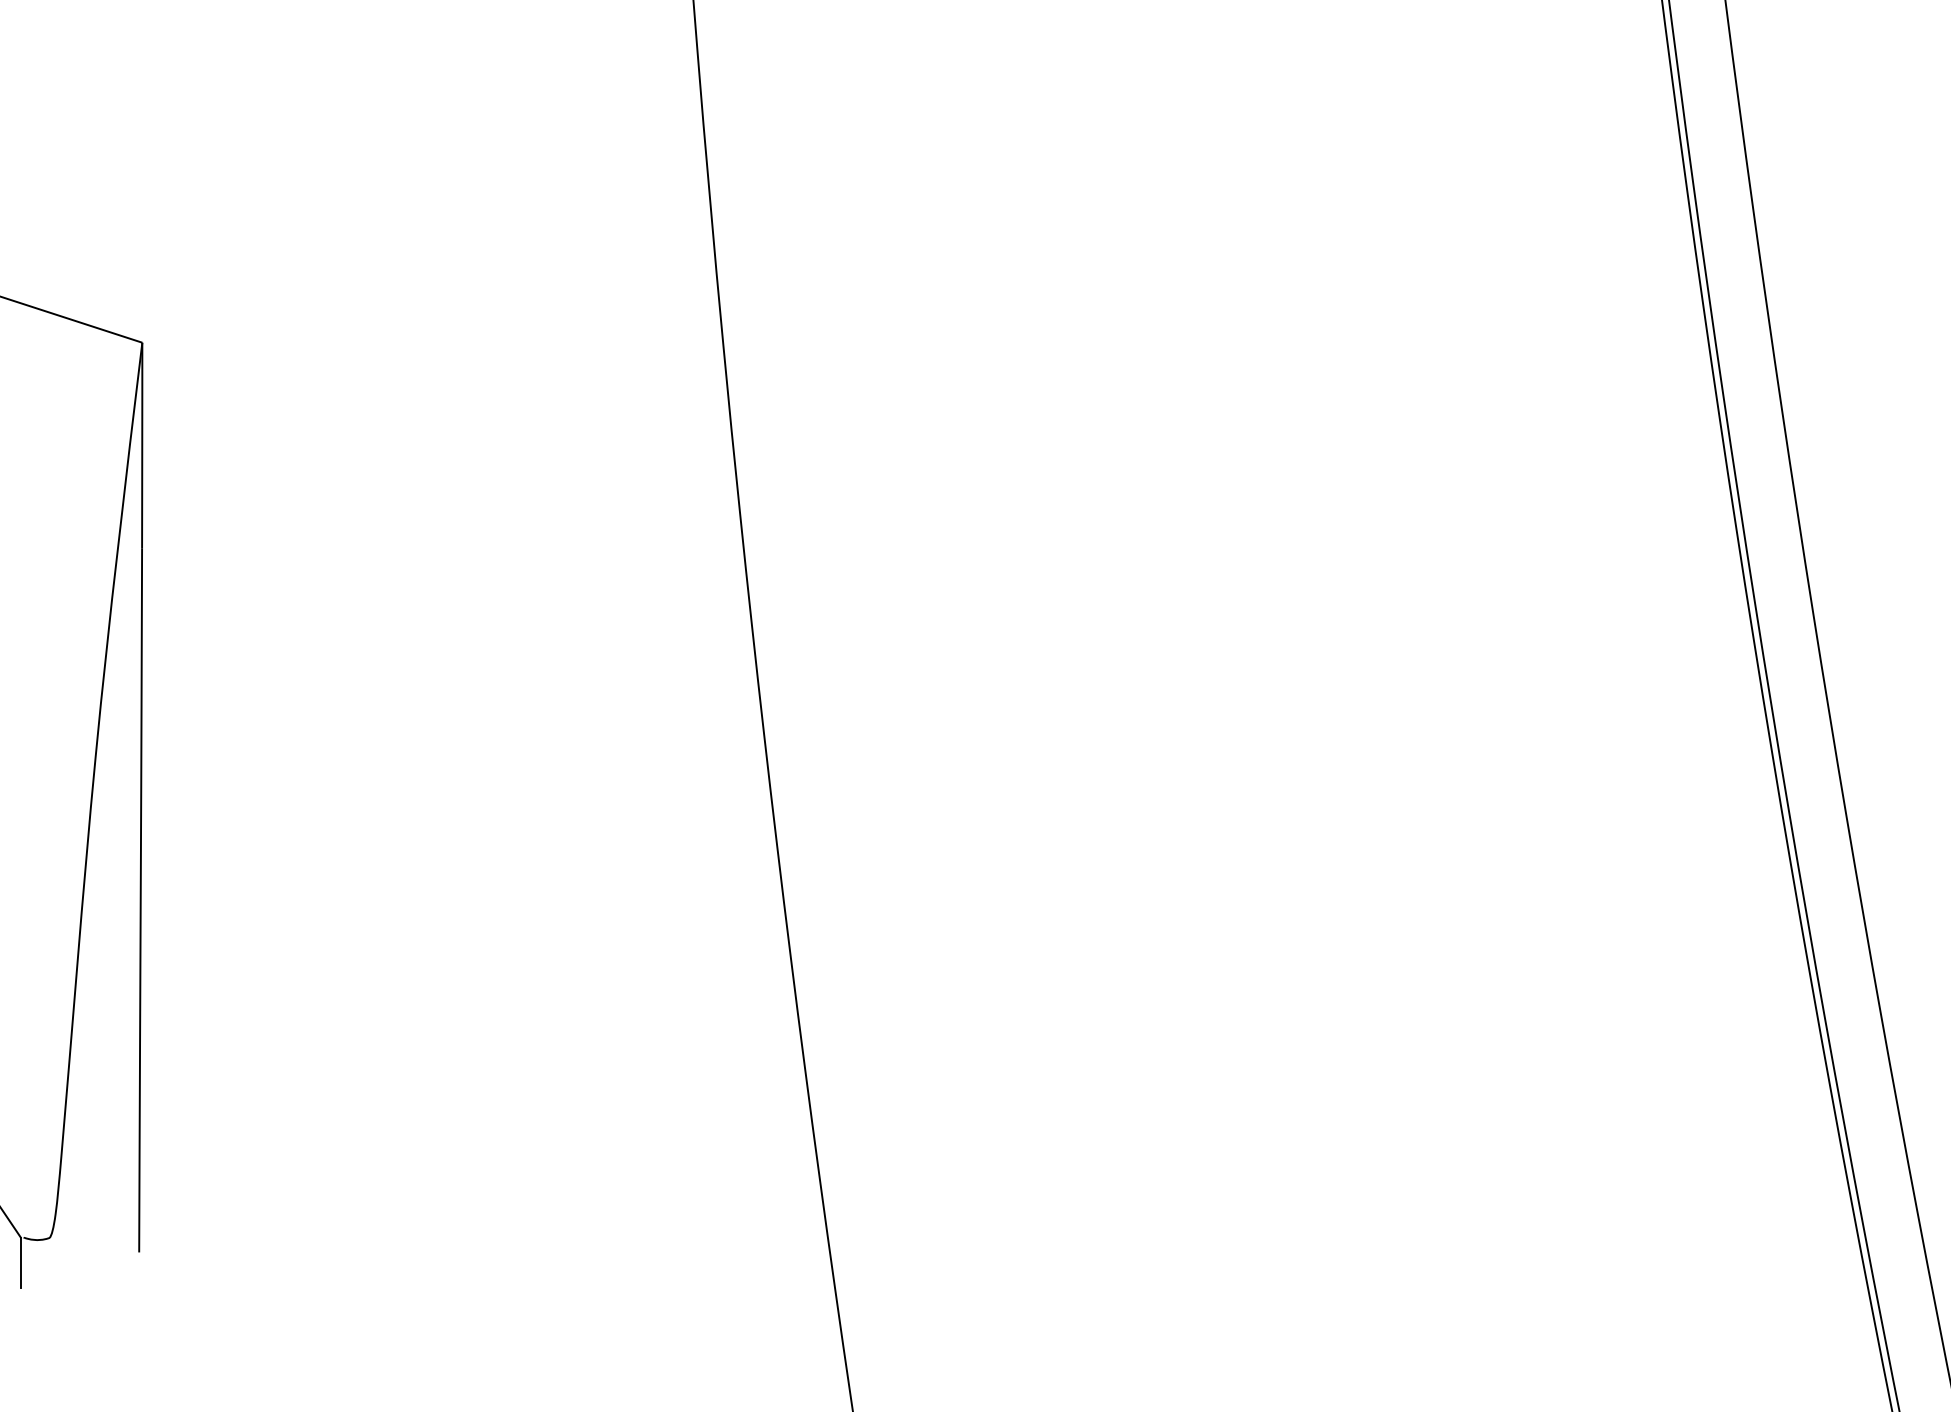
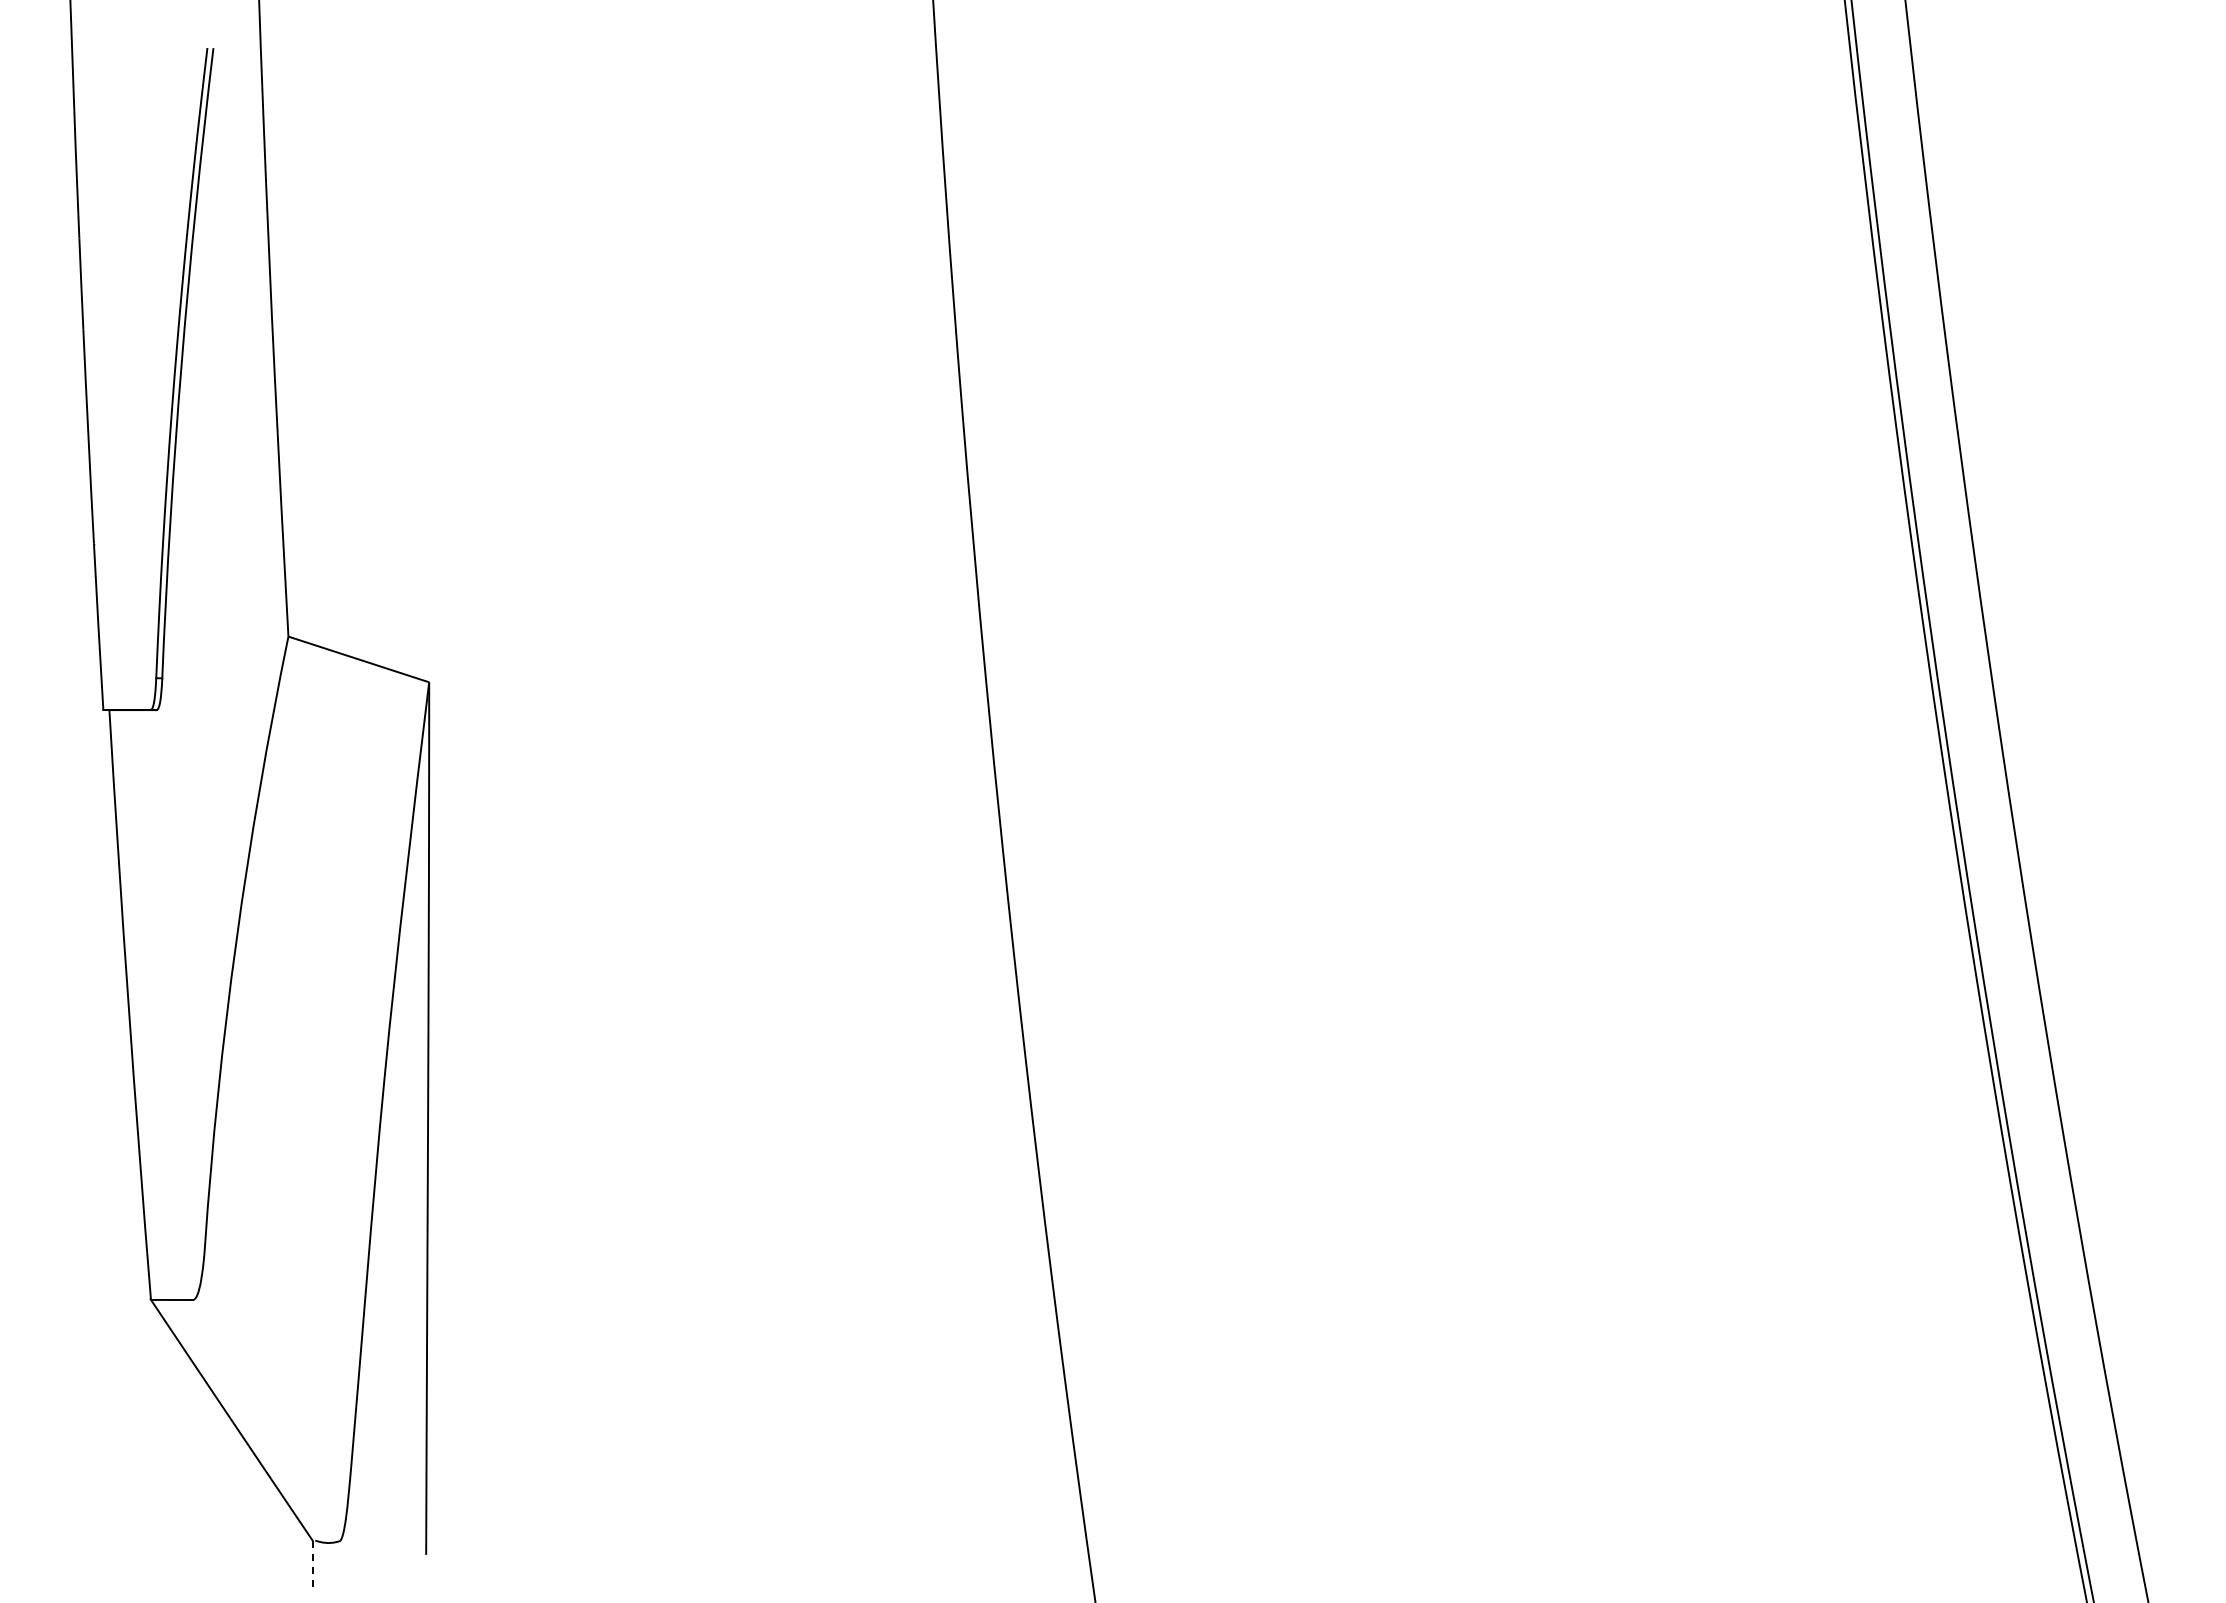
line: (20, 1263) -> (312, 1565), solid -> dashed

